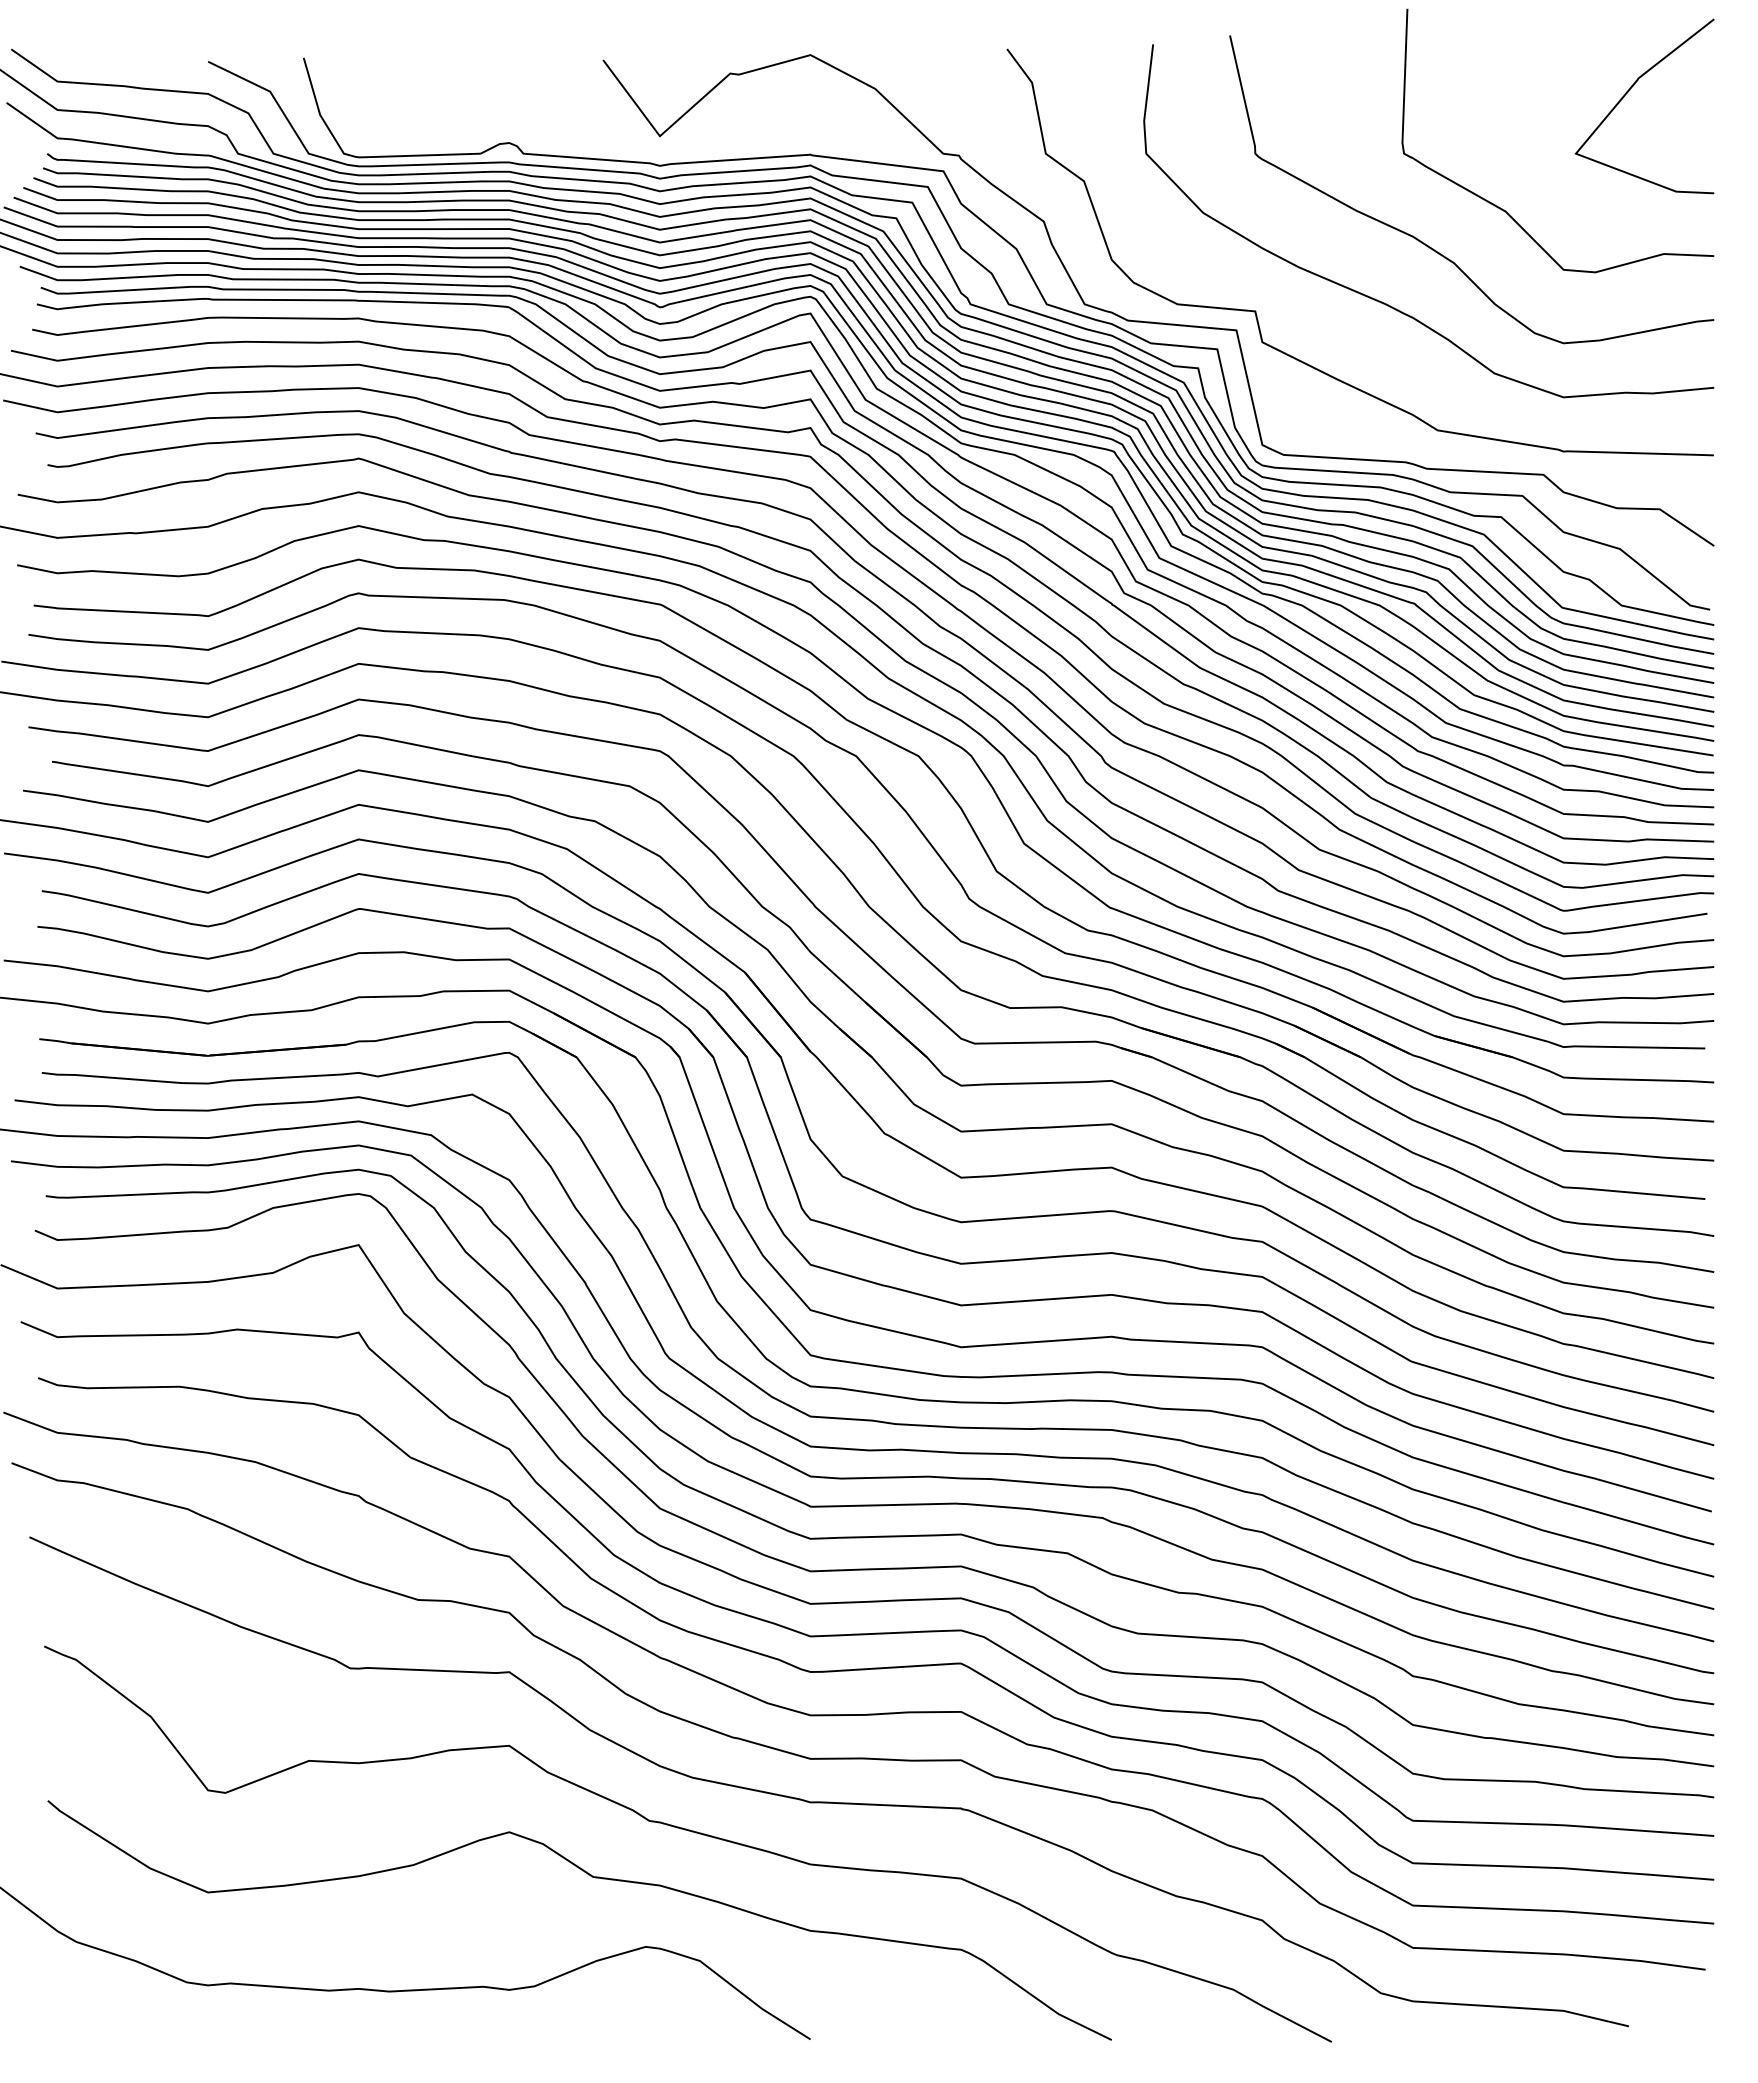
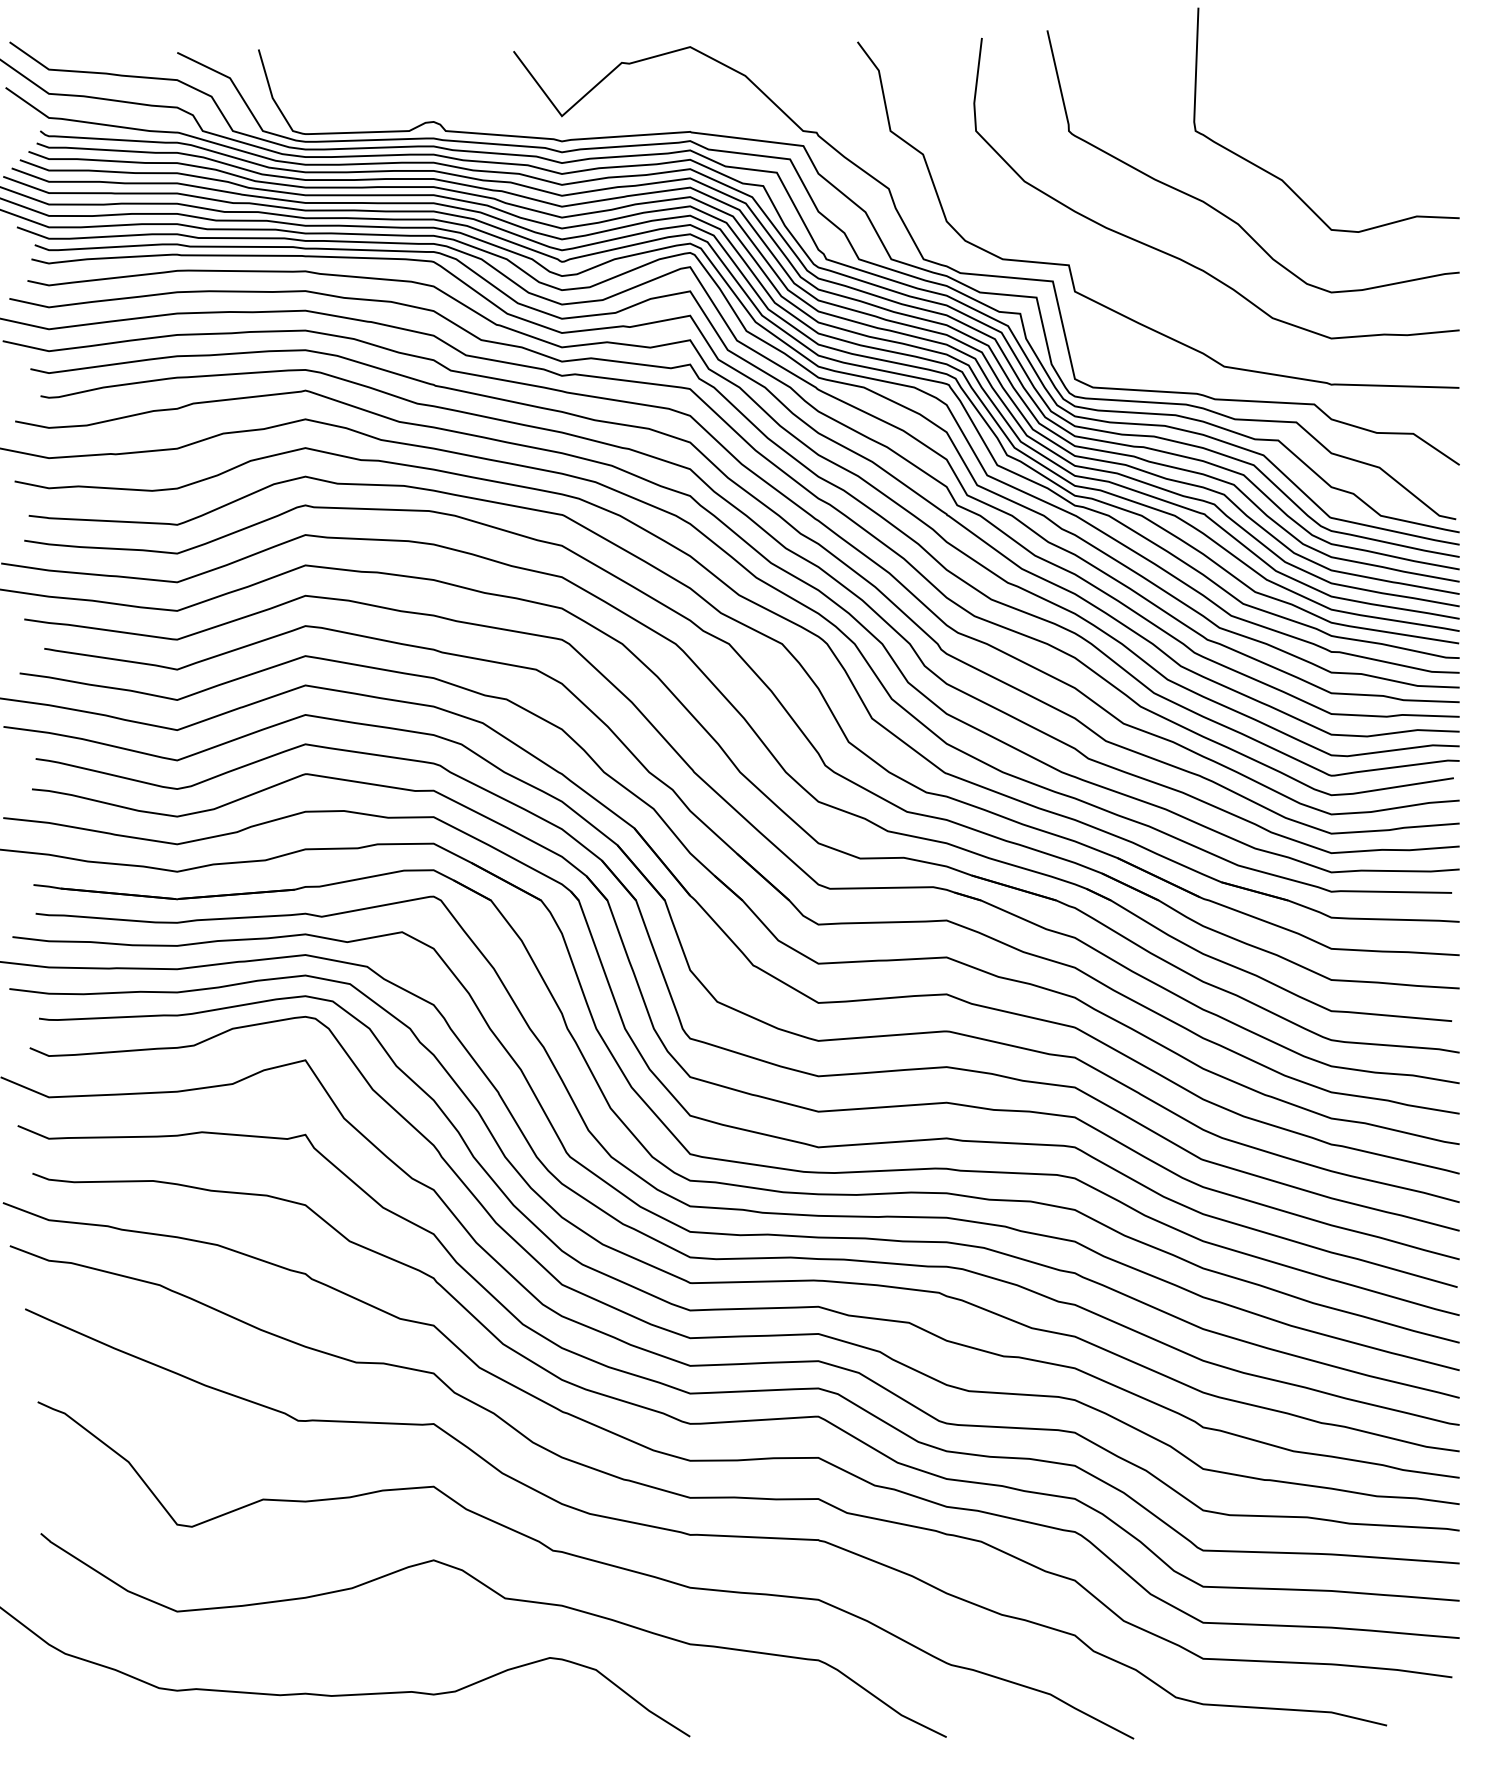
curve: (1629, 91) -> (1387, 78), removed

